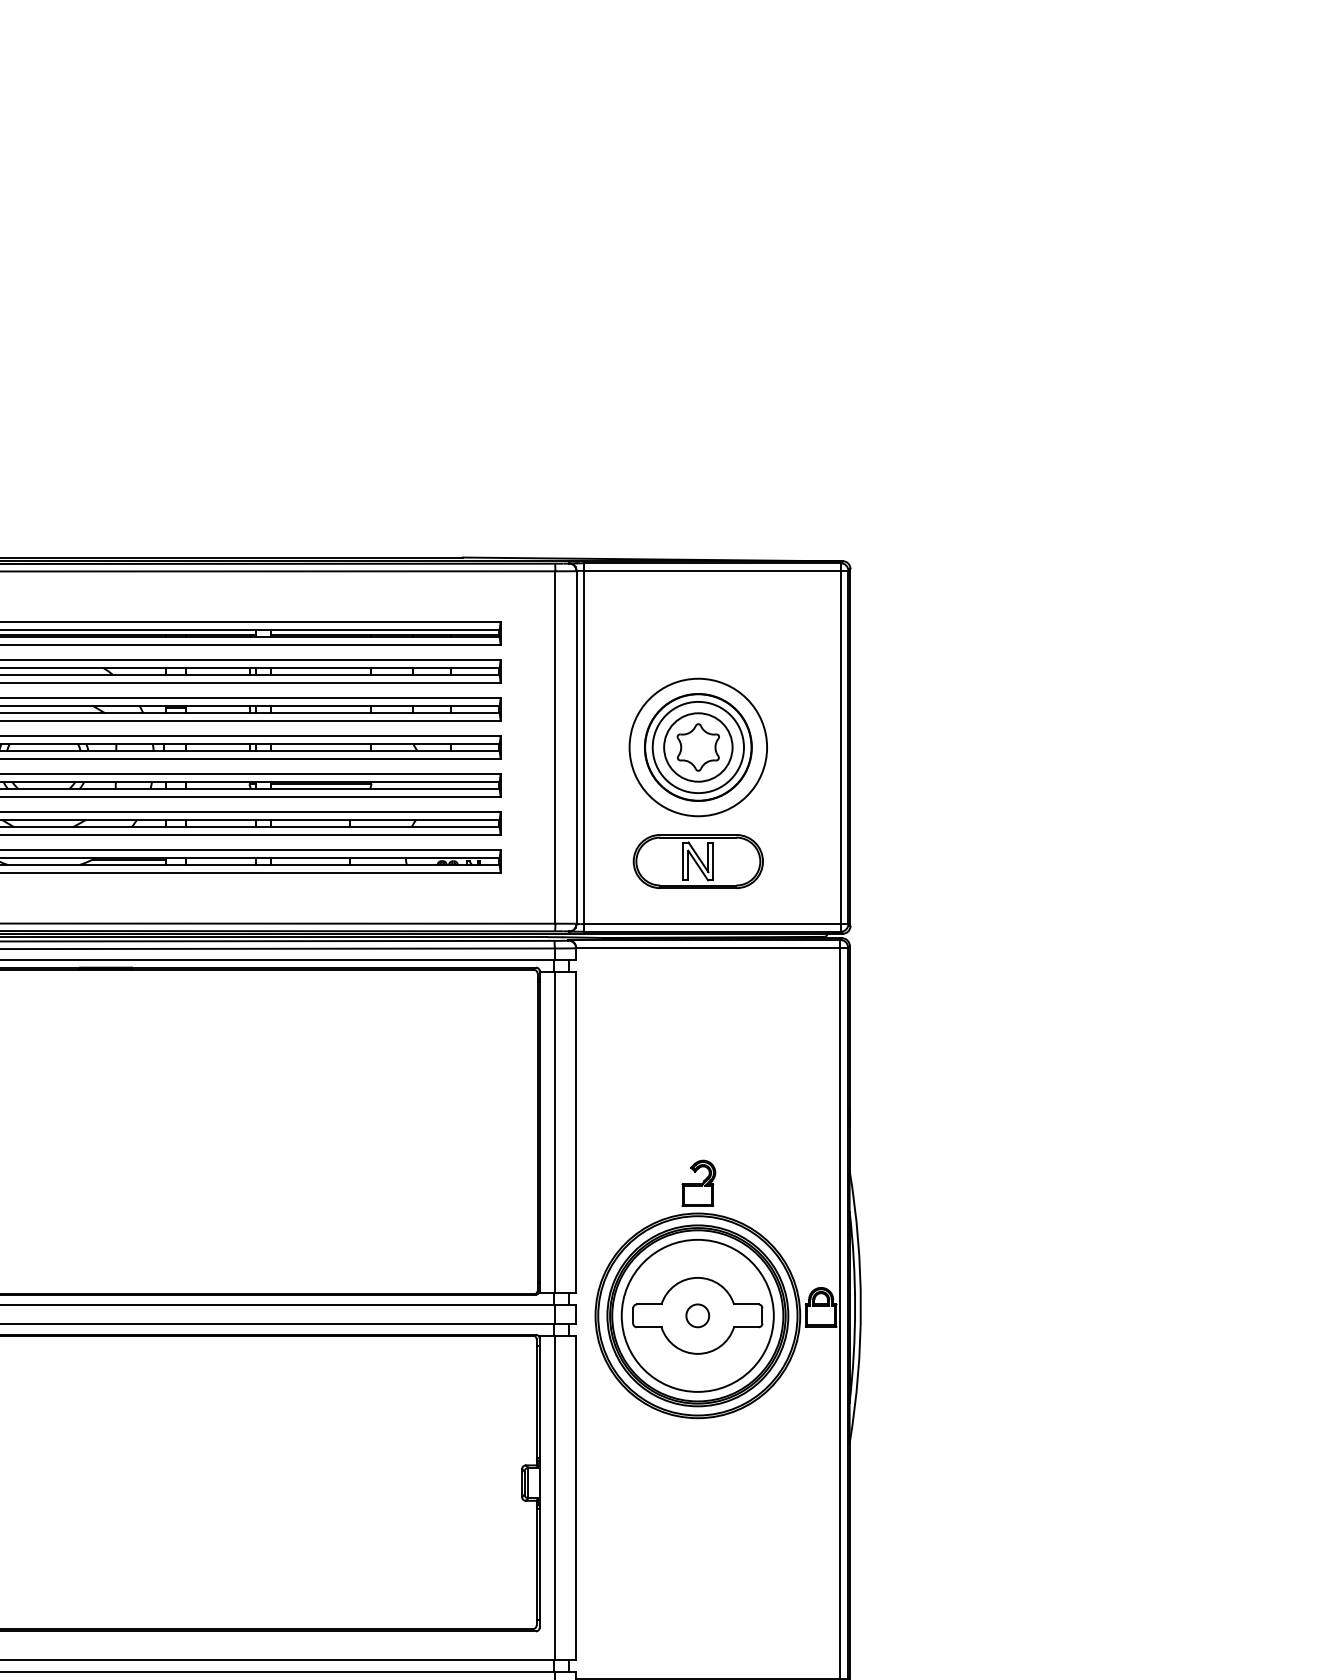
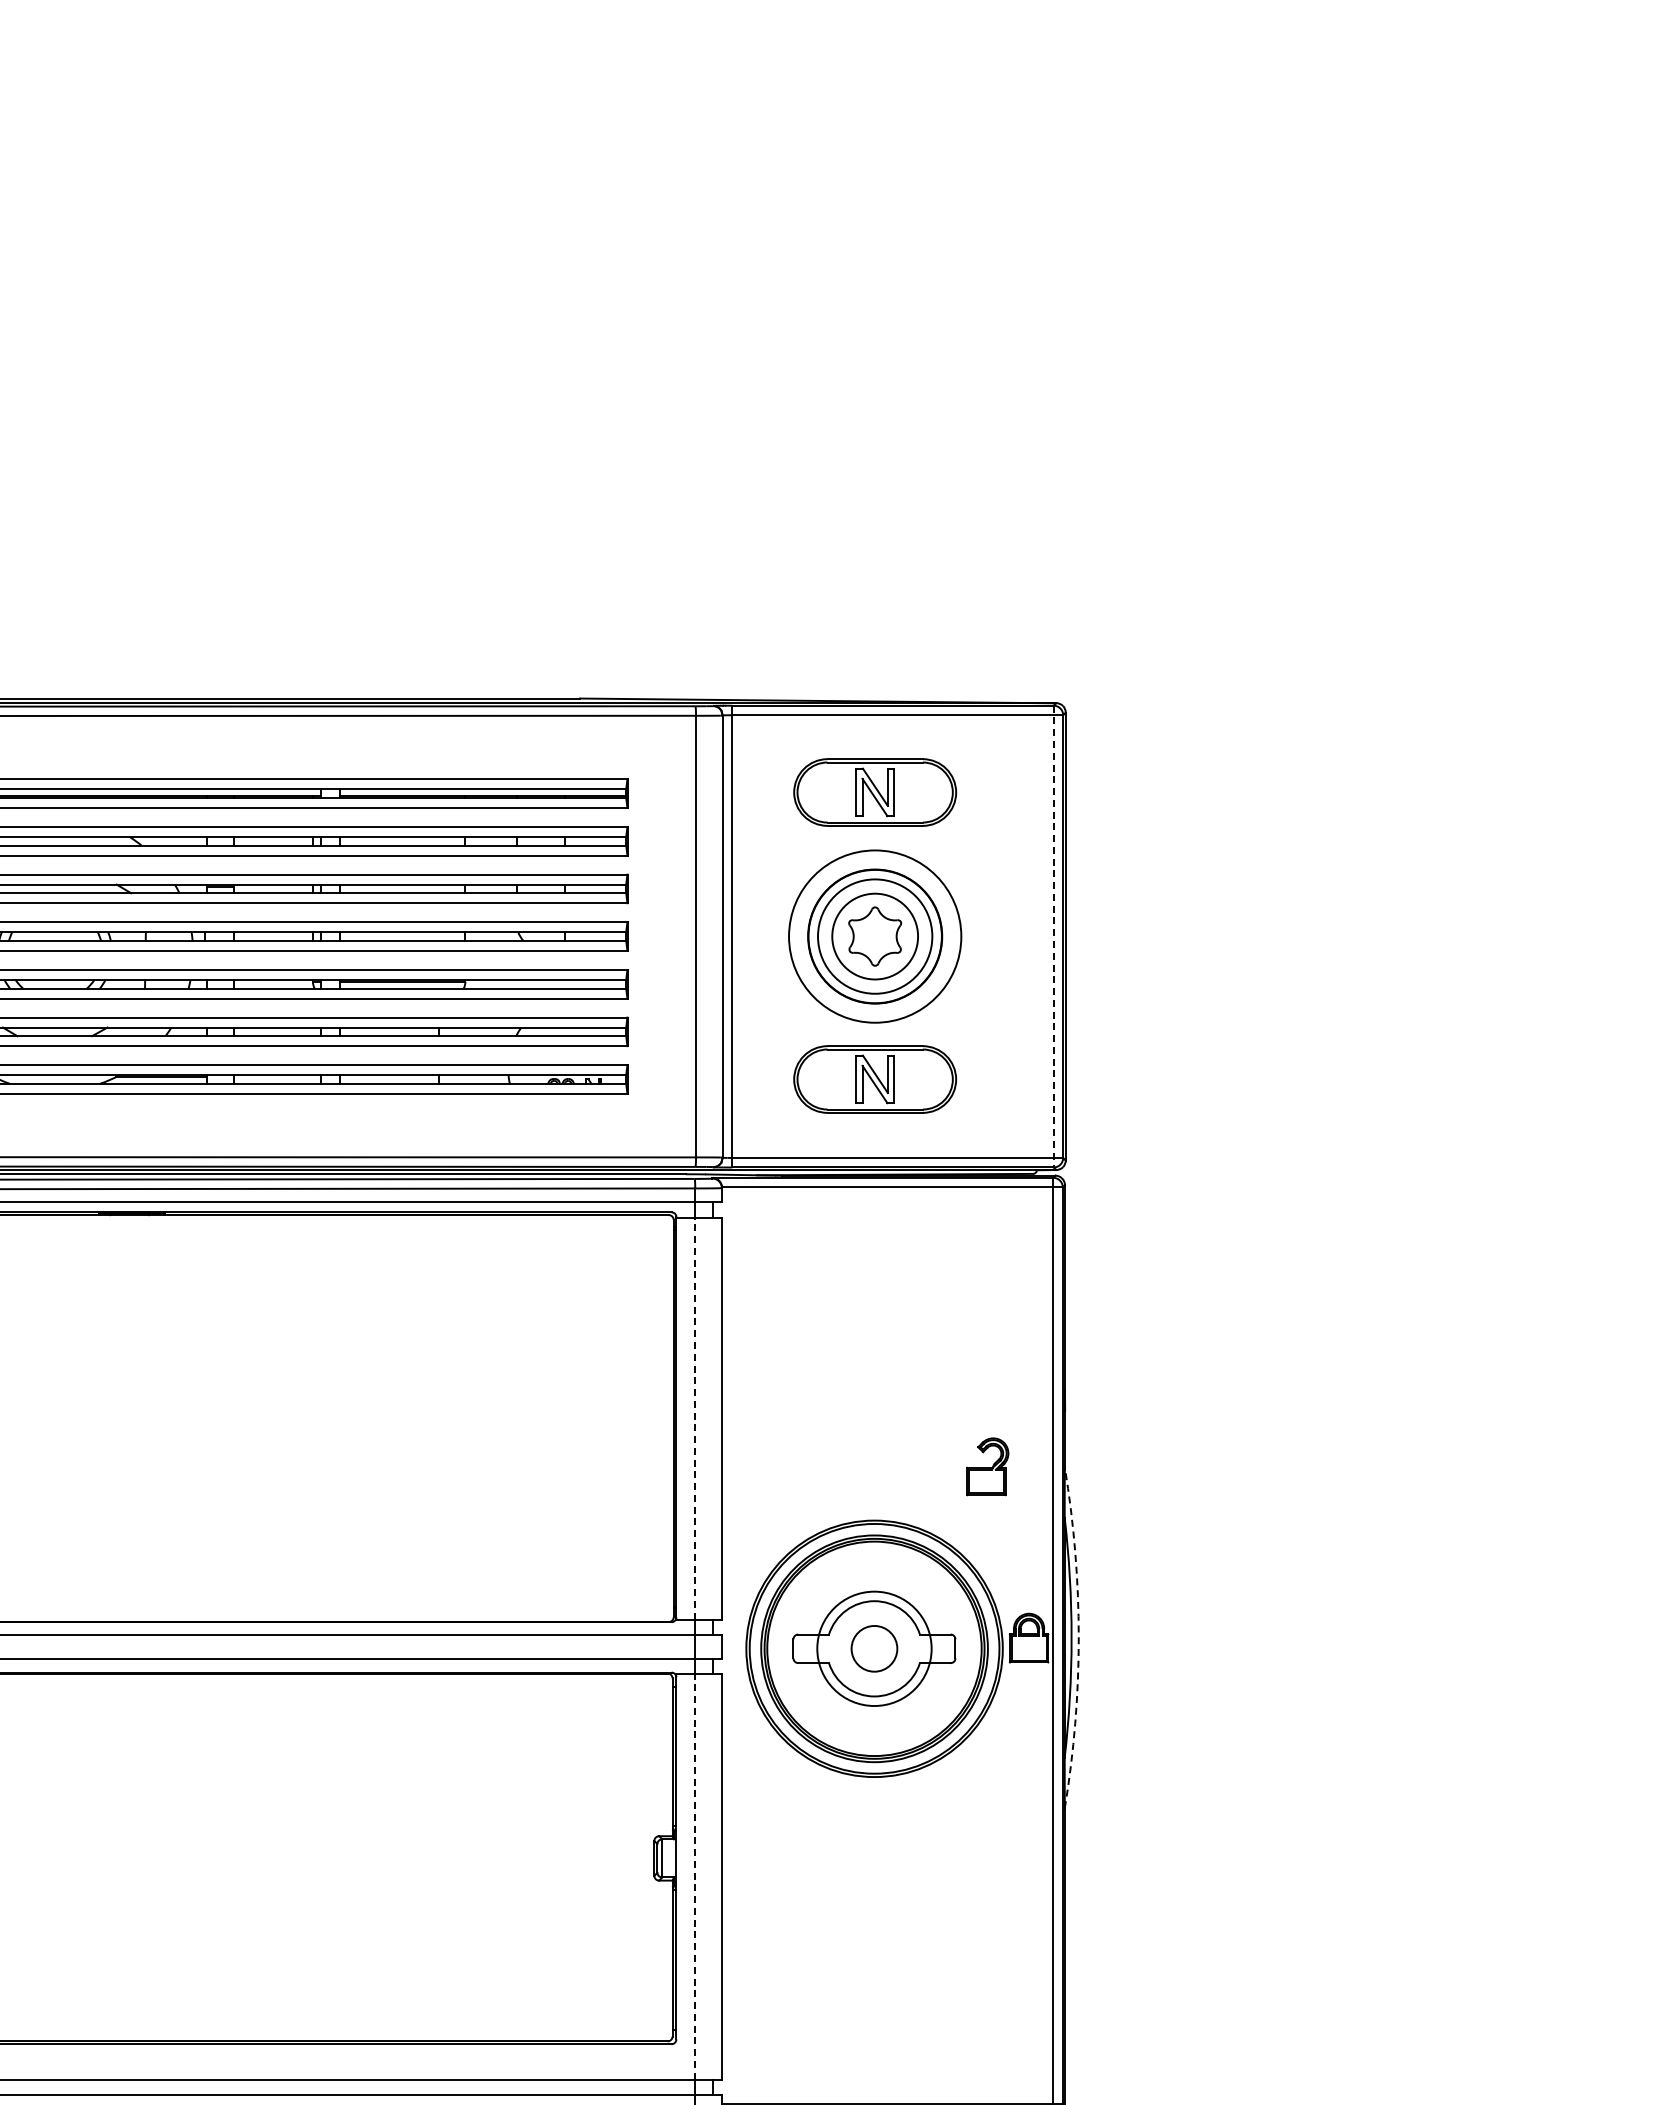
part: (698, 632) -> (875, 792), added
line: (840, 747) -> (1053, 936), solid -> dashed
line: (554, 1132) -> (695, 1418), solid -> dashed
part: (698, 1183) -> (987, 1466), moved
arc: (860, 1306) -> (1078, 1637), solid -> dashed
circle: (697, 1315) -> (874, 1648), size x0.6
circle: (697, 1315) -> (874, 1648), size x1.6
line: (554, 1497) -> (695, 1876), solid -> dashed

